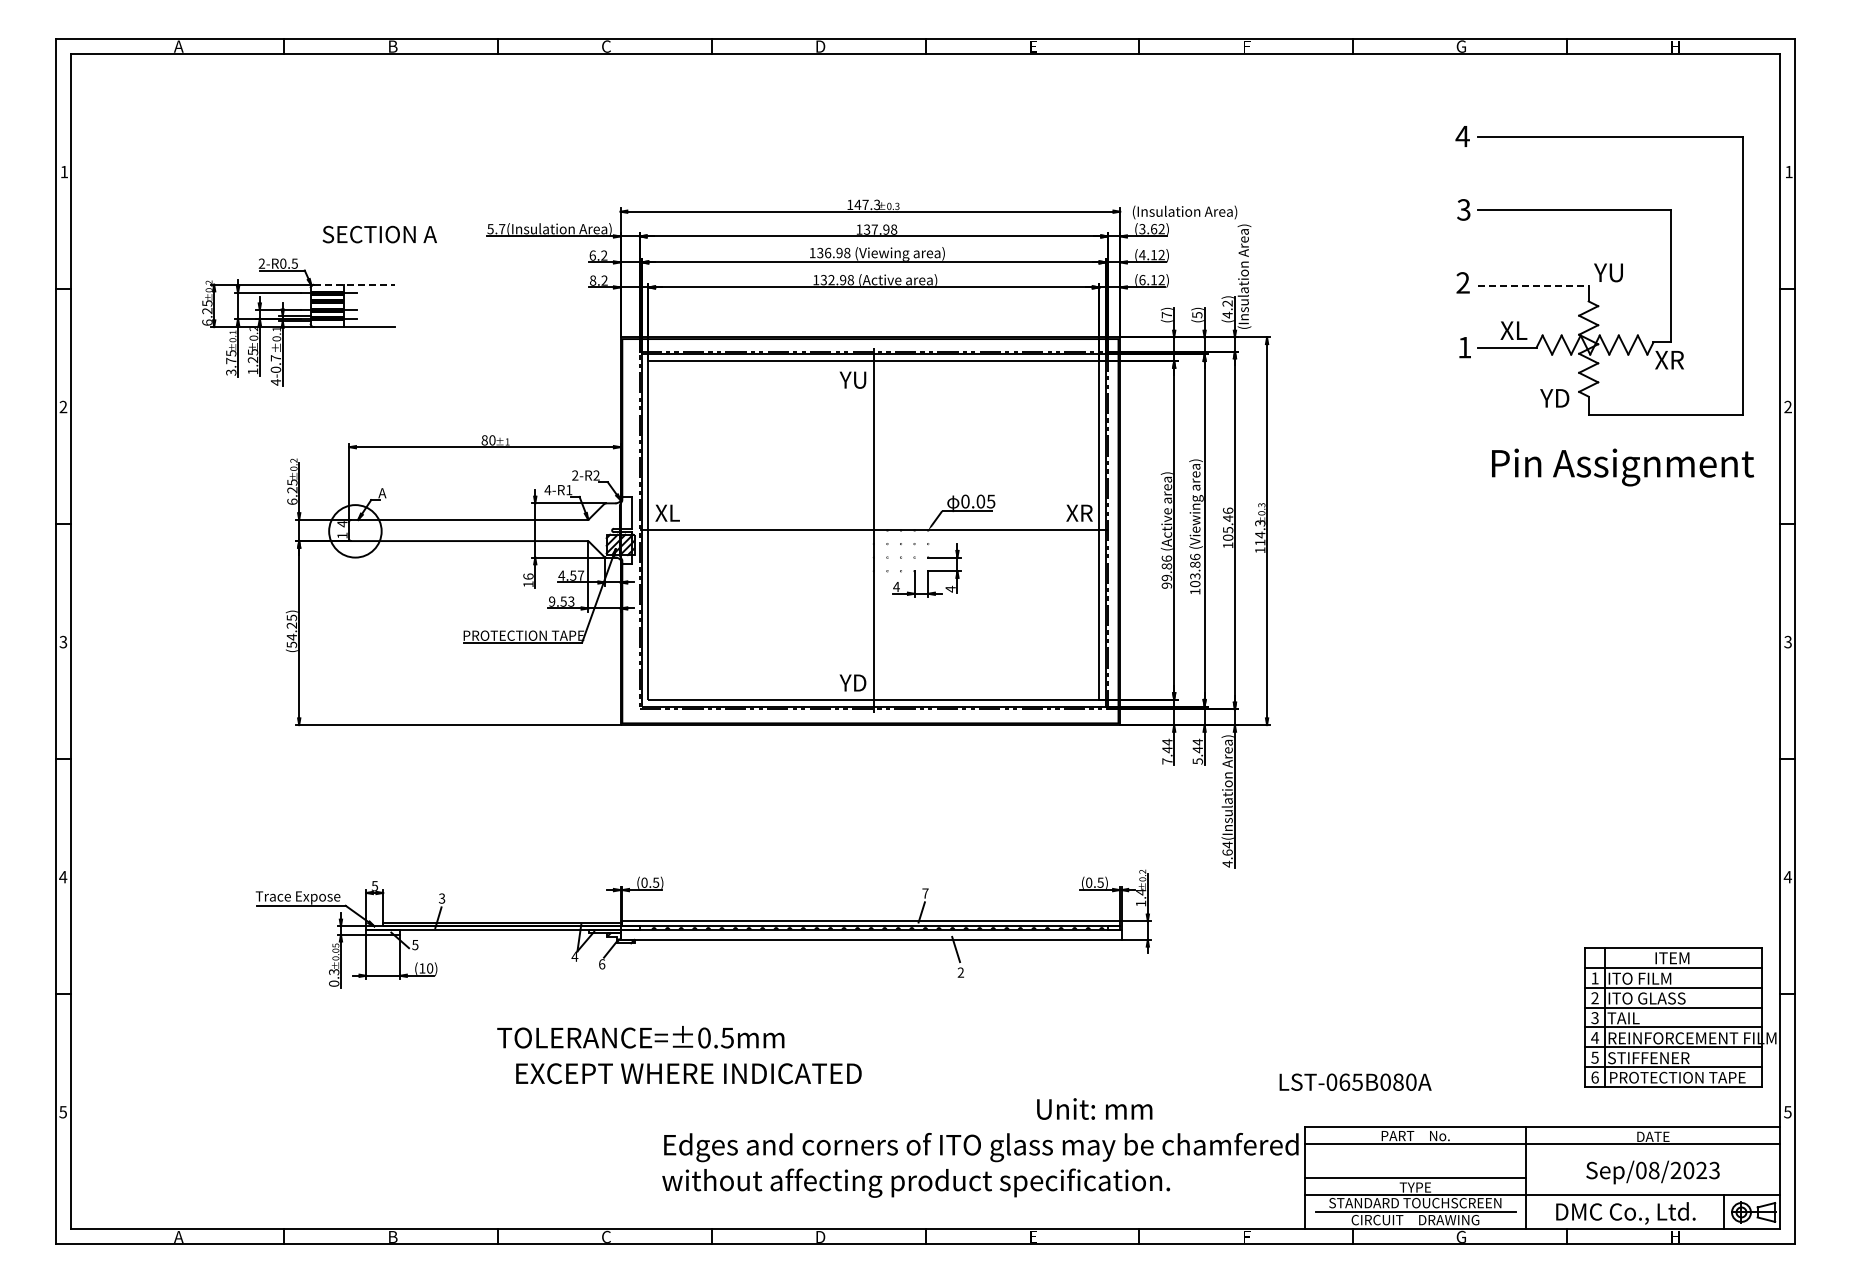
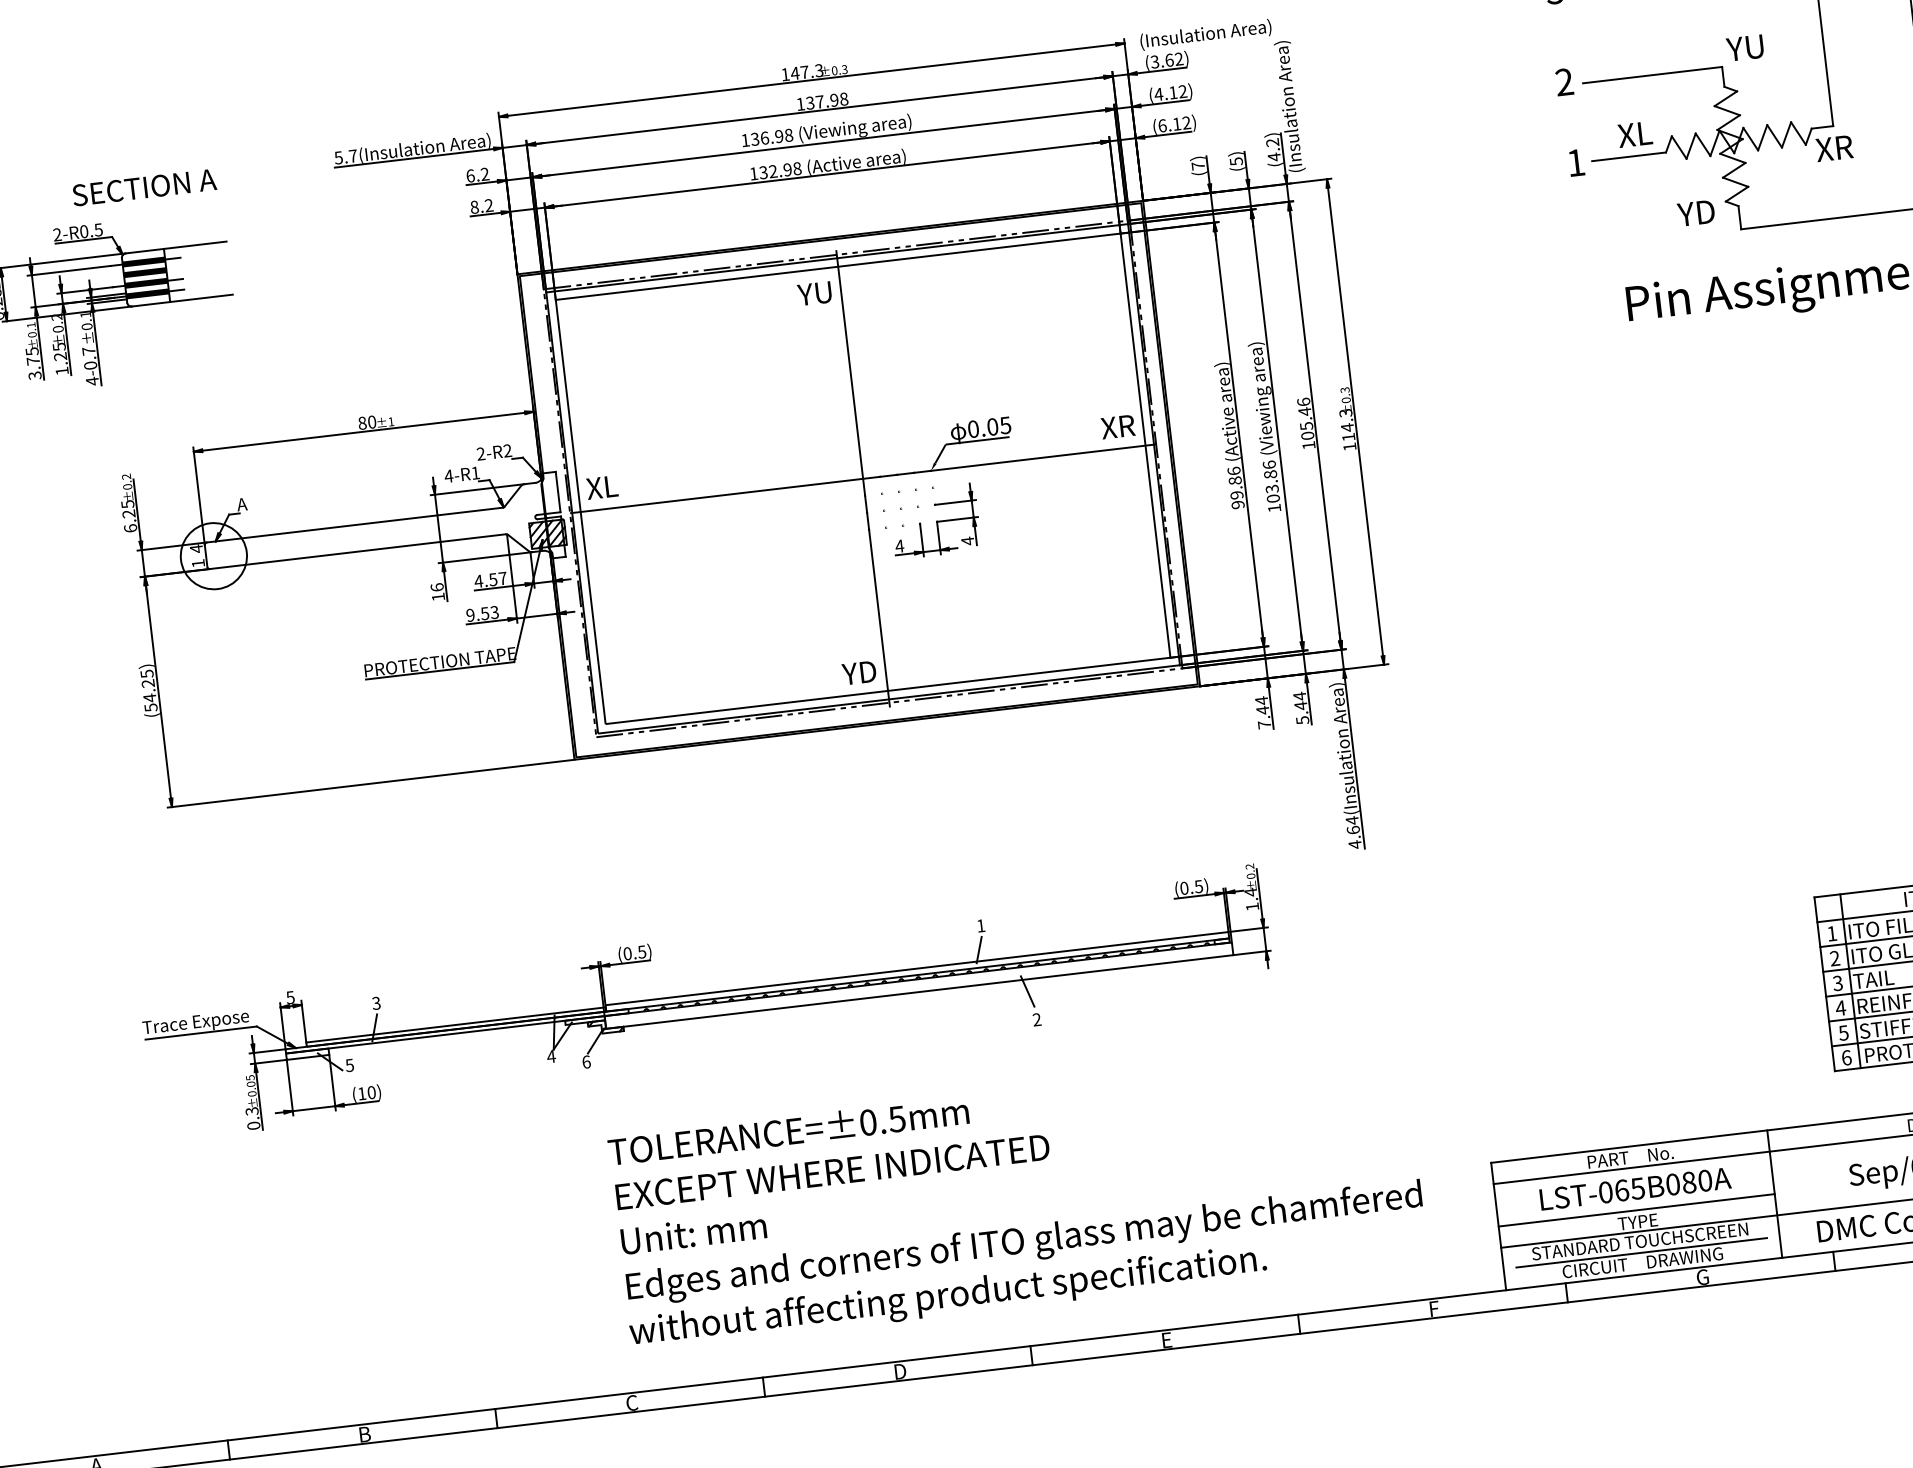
text: (379, 234) -> (144, 187), moved
line: (354, 284) -> (176, 247), dashed -> solid
line: (1533, 285) -> (1653, 75), dashed -> solid
text: (925, 893) -> (981, 925), 7 -> 1
text: (640, 1037) -> (788, 1131), moved
text: (688, 1073) -> (832, 1171), moved
text: (1355, 1081) -> (1635, 1187), moved
text: (1094, 1108) -> (693, 1232), moved
text: (980, 1164) -> (1025, 1264), moved

